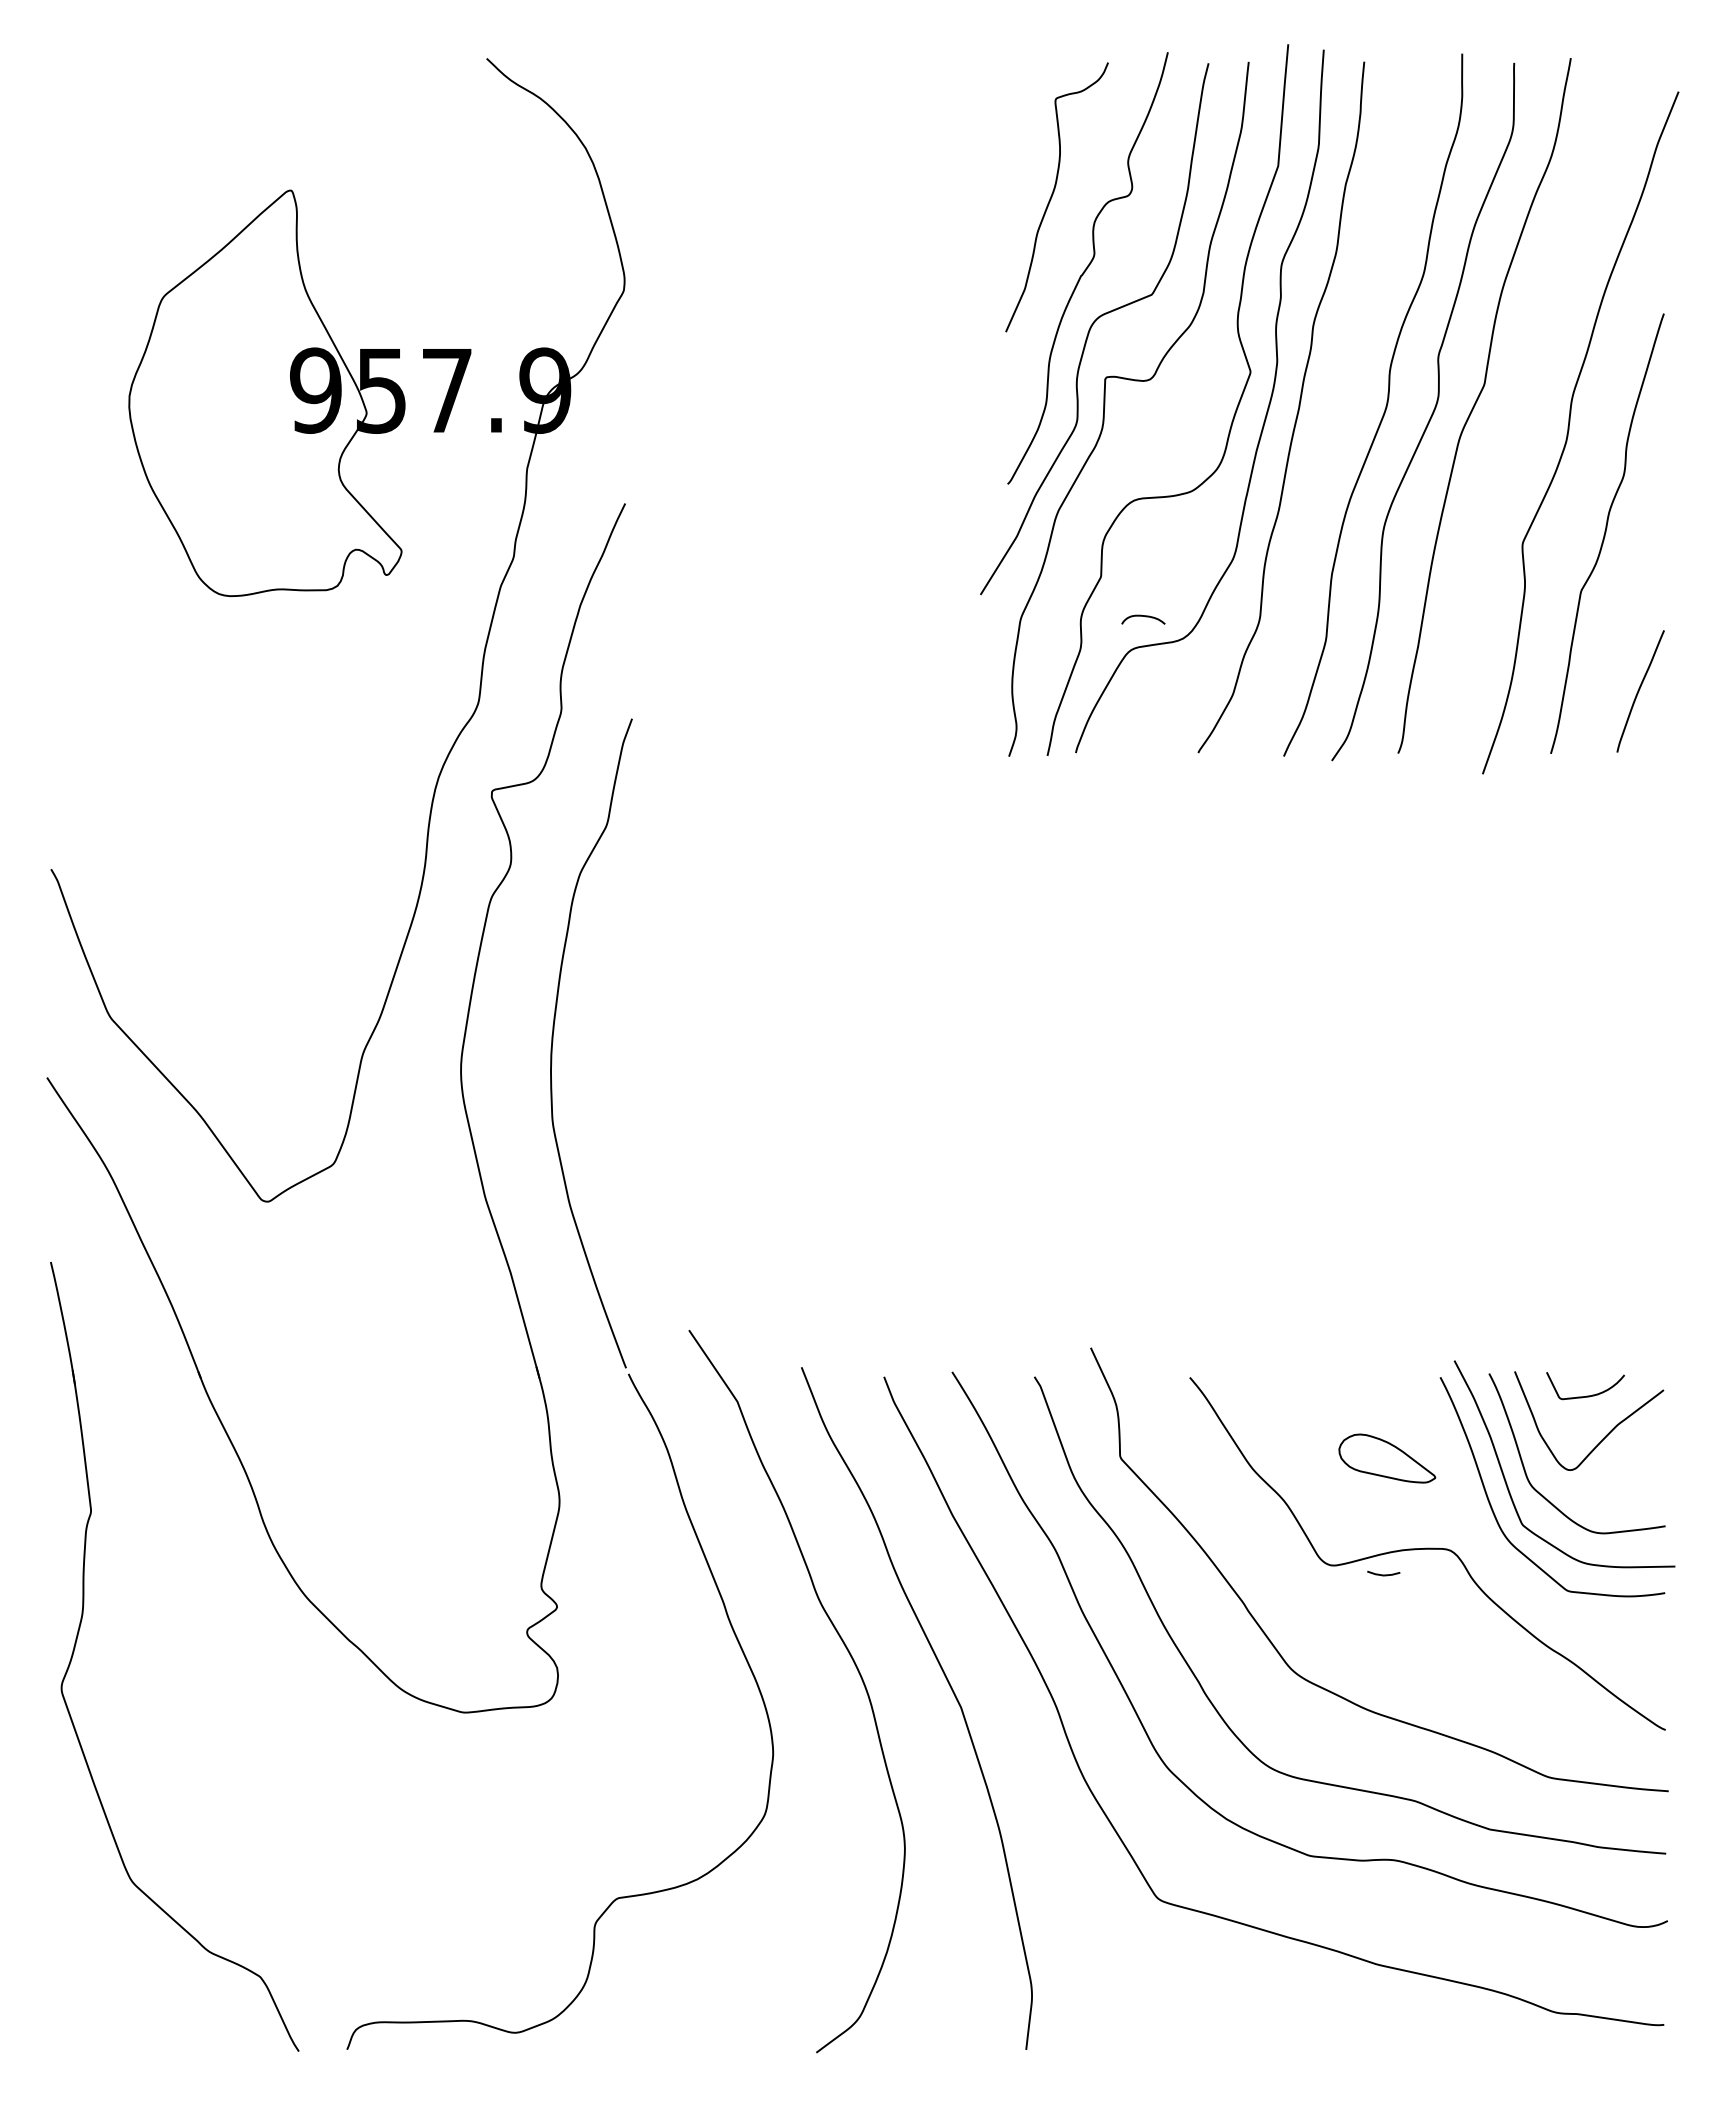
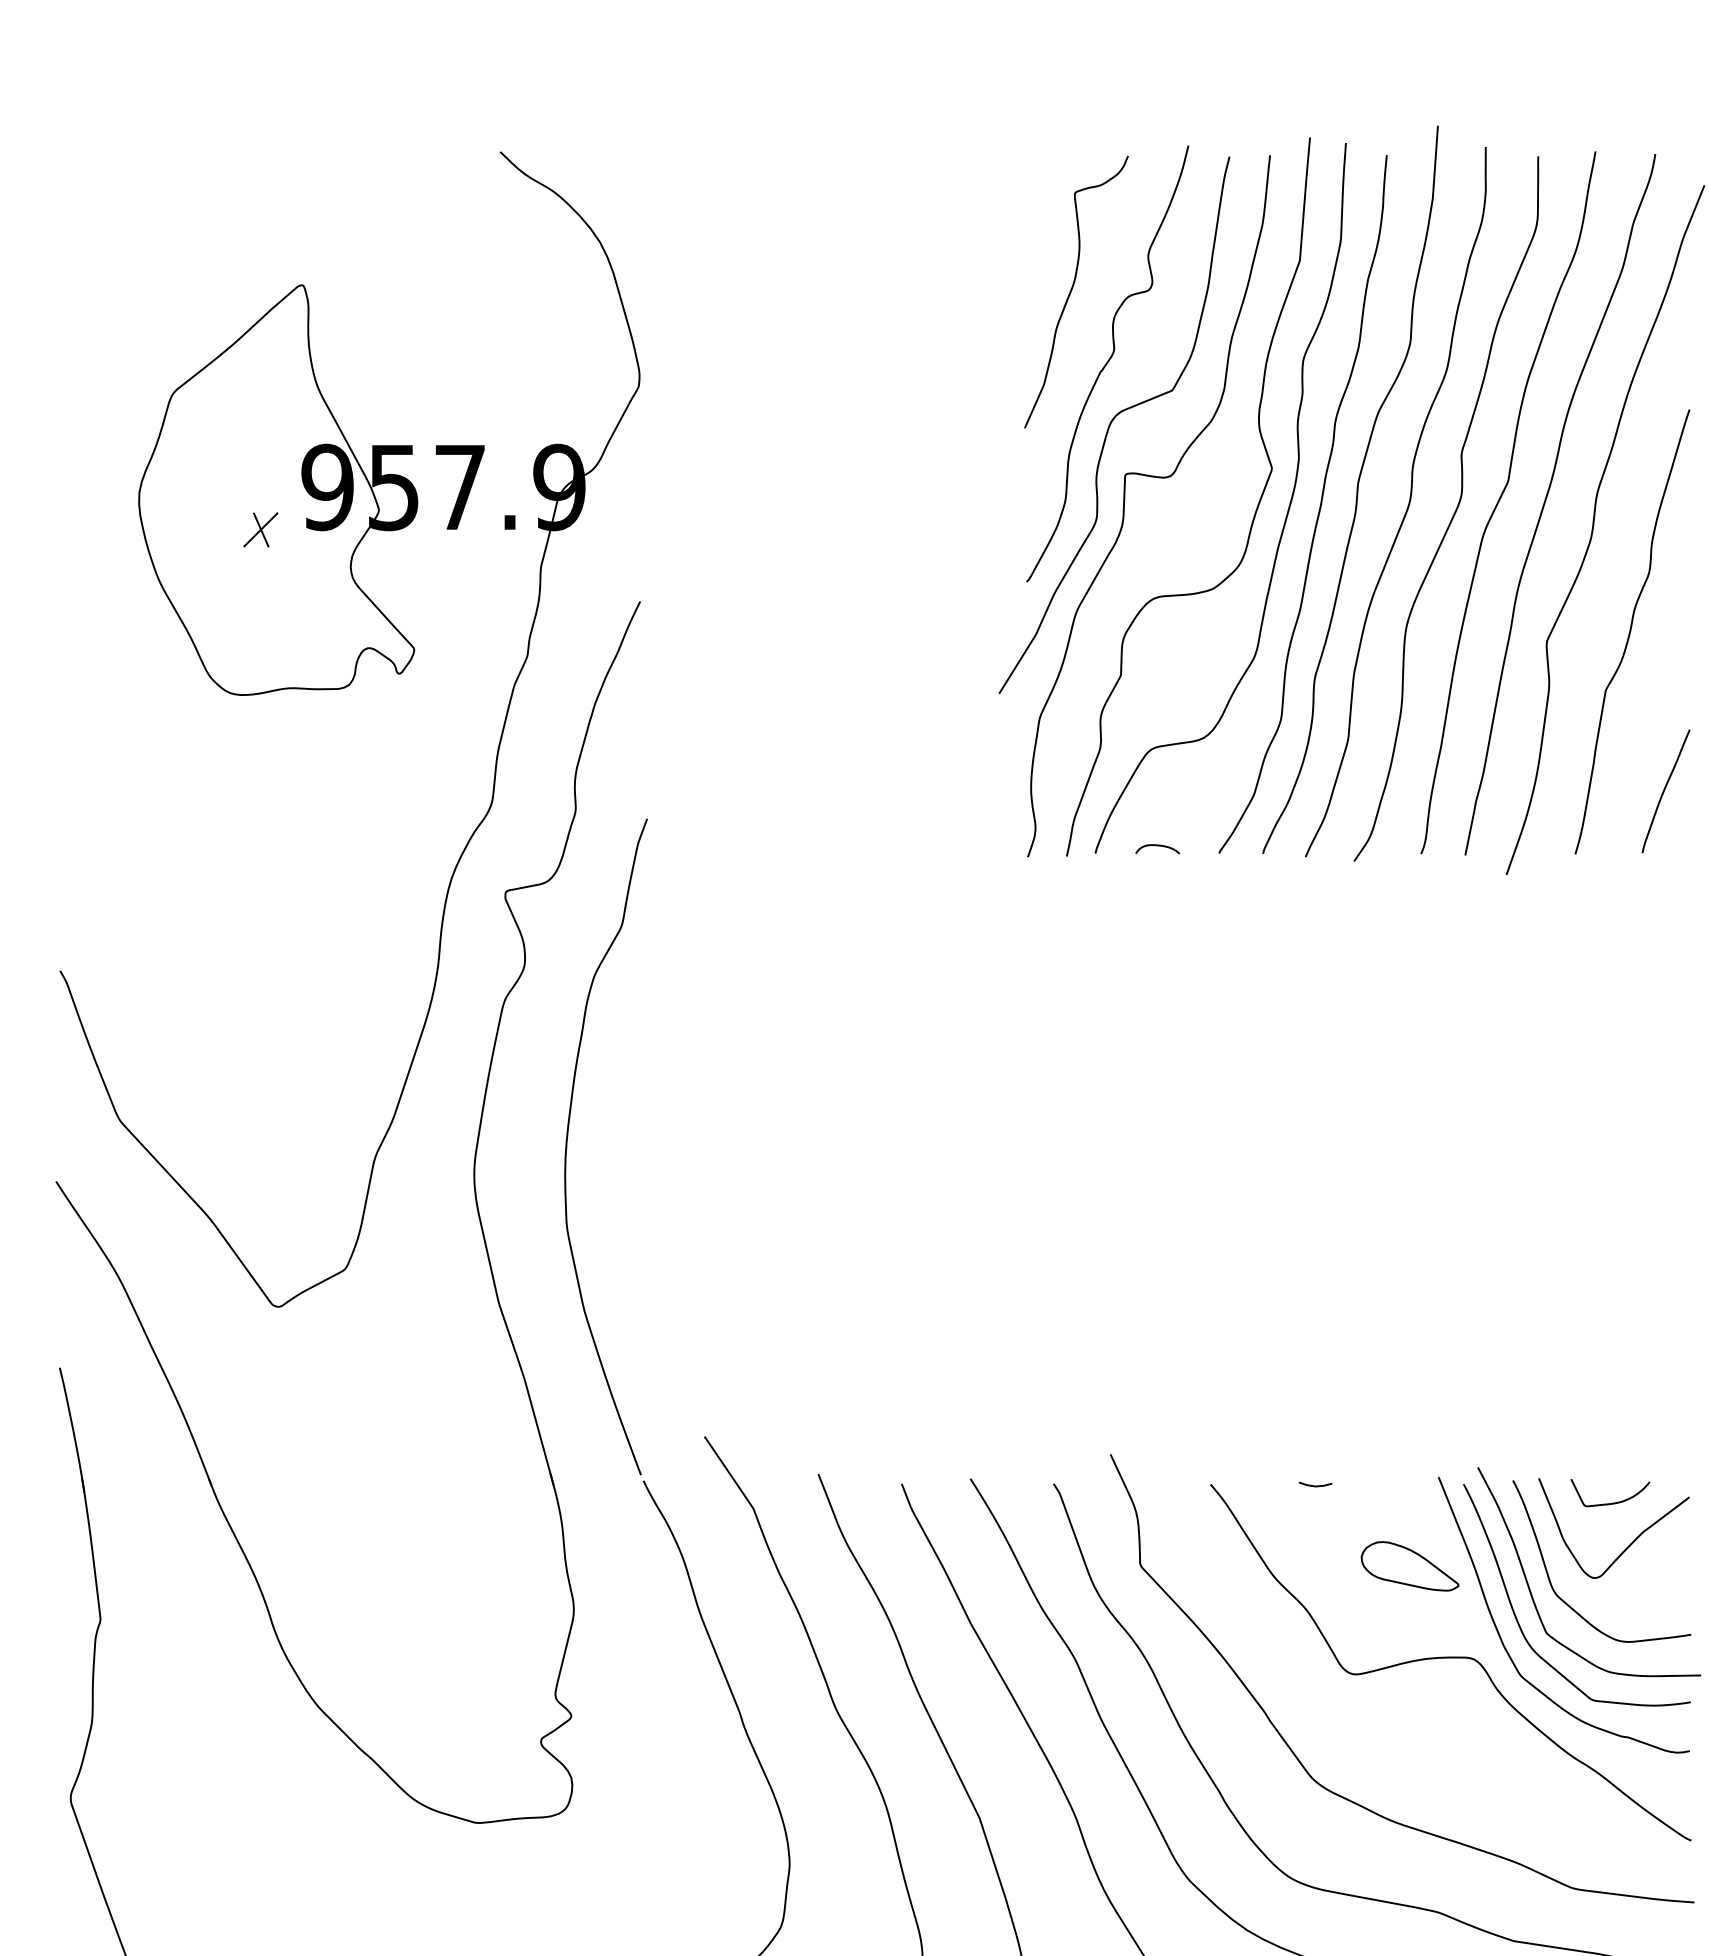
curve: (1334, 392) -> (1356, 489), added
curve: (1522, 403) -> (1546, 500), added
part: (249, 432) -> (260, 529), added
curve: (1145, 617) -> (1159, 846), moved
curve: (1478, 1530) -> (1502, 1639), added
line: (1383, 1574) -> (1315, 1485), moved

